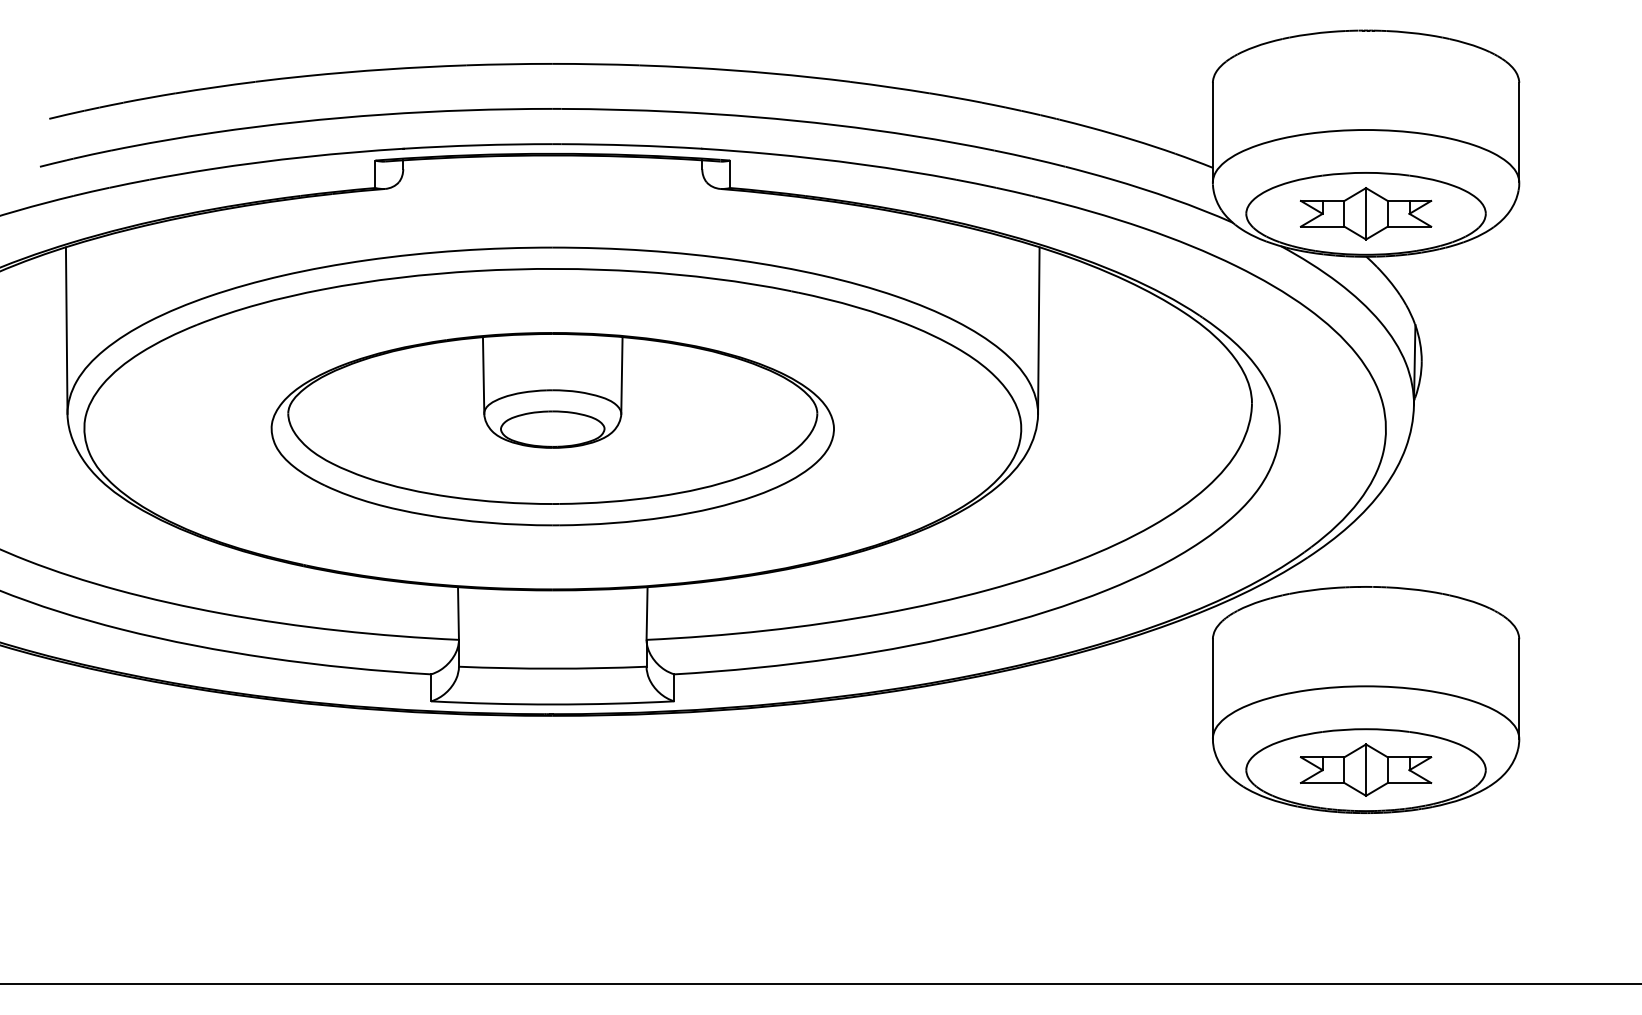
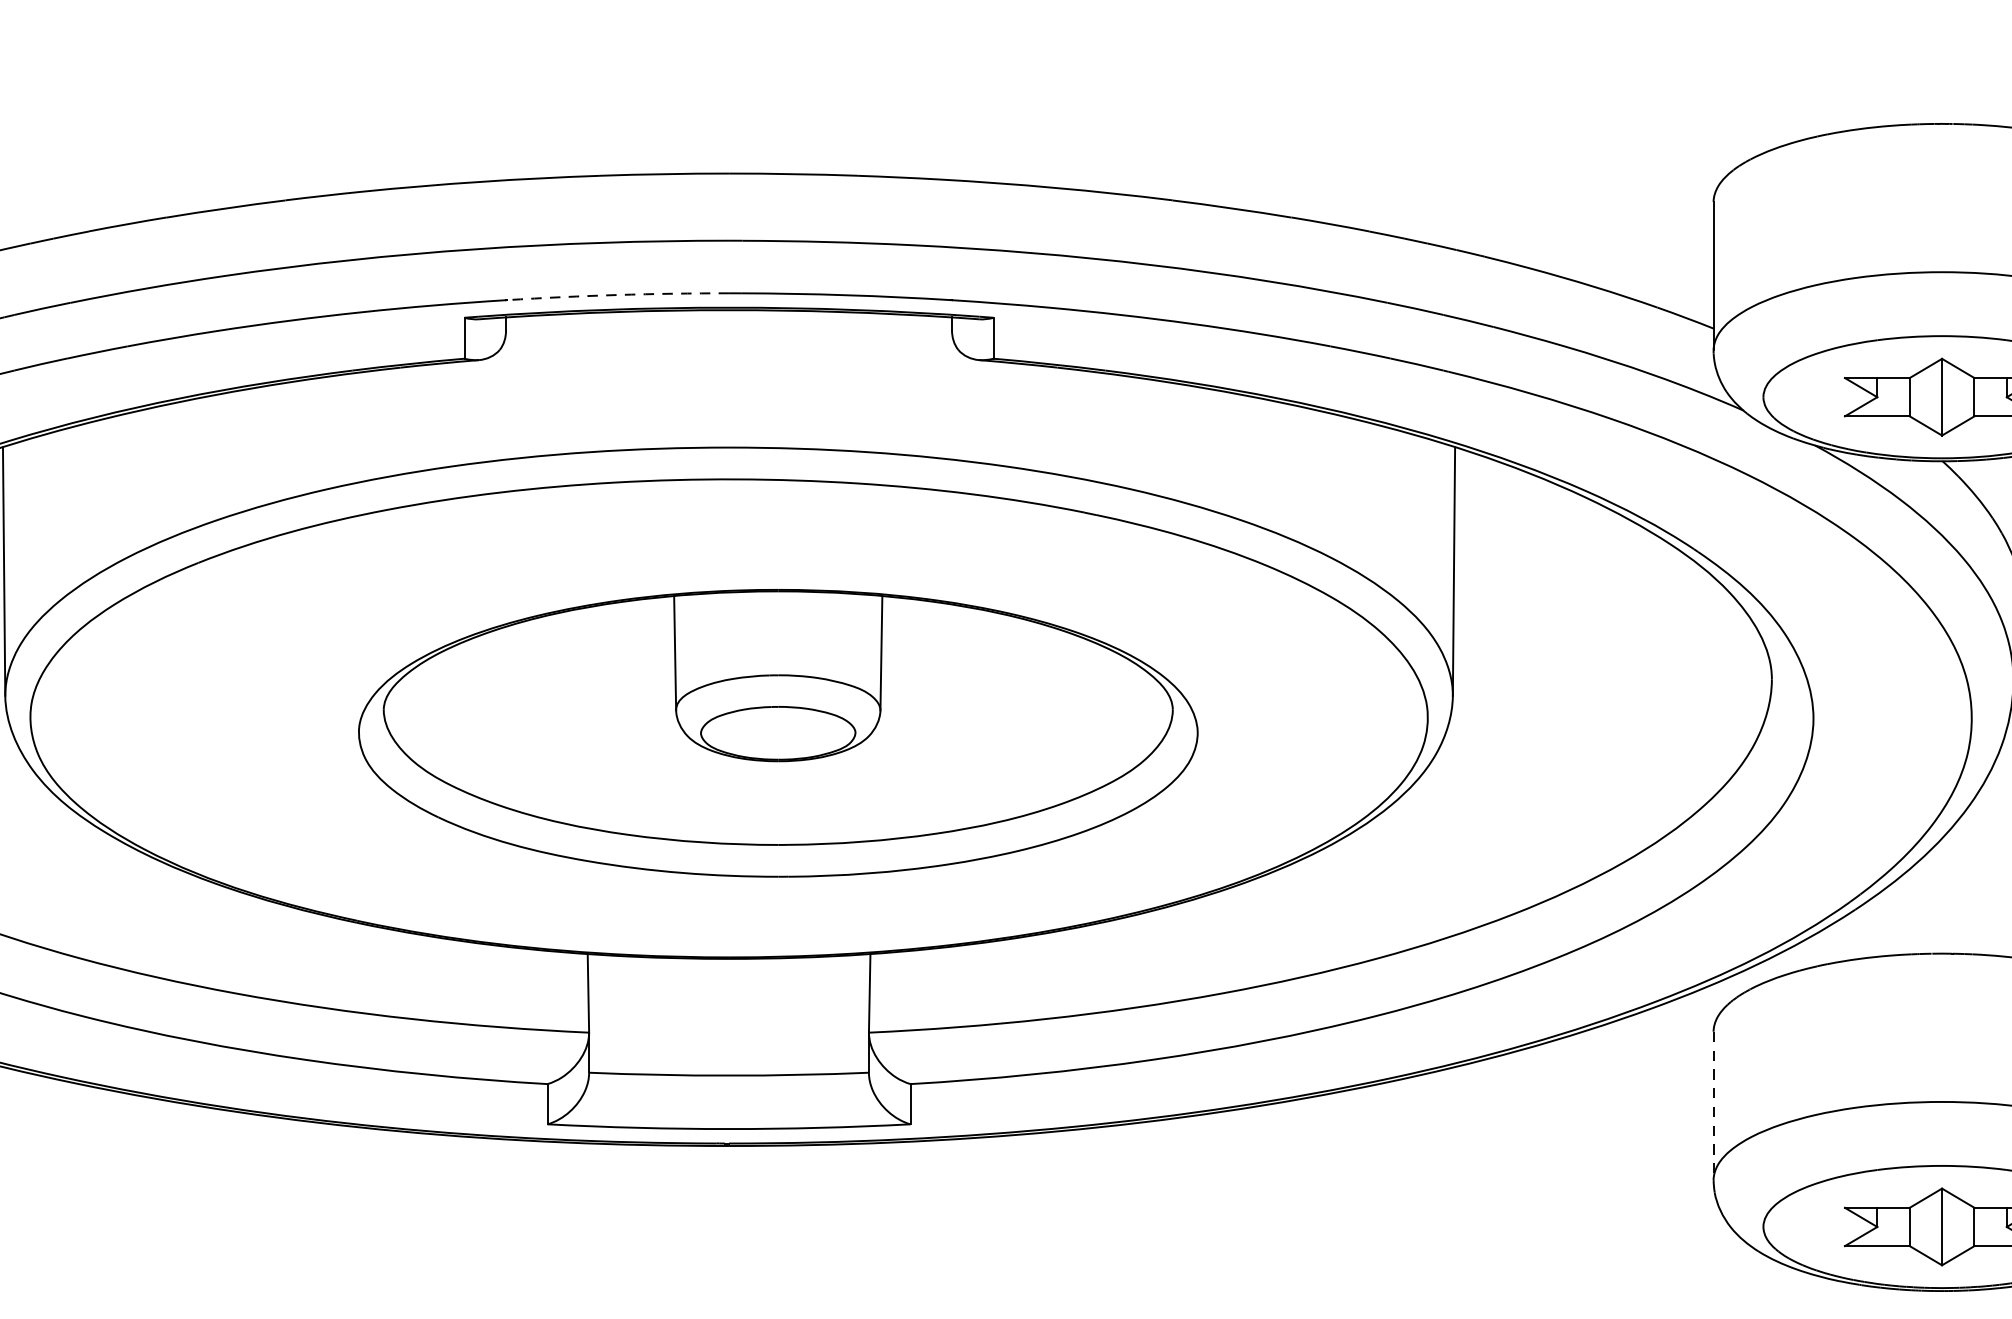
arc: (478, 145) -> (618, 295), solid -> dashed
part: (552, 429) -> (777, 733), moved
line: (1212, 689) -> (1713, 1106), solid -> dashed

